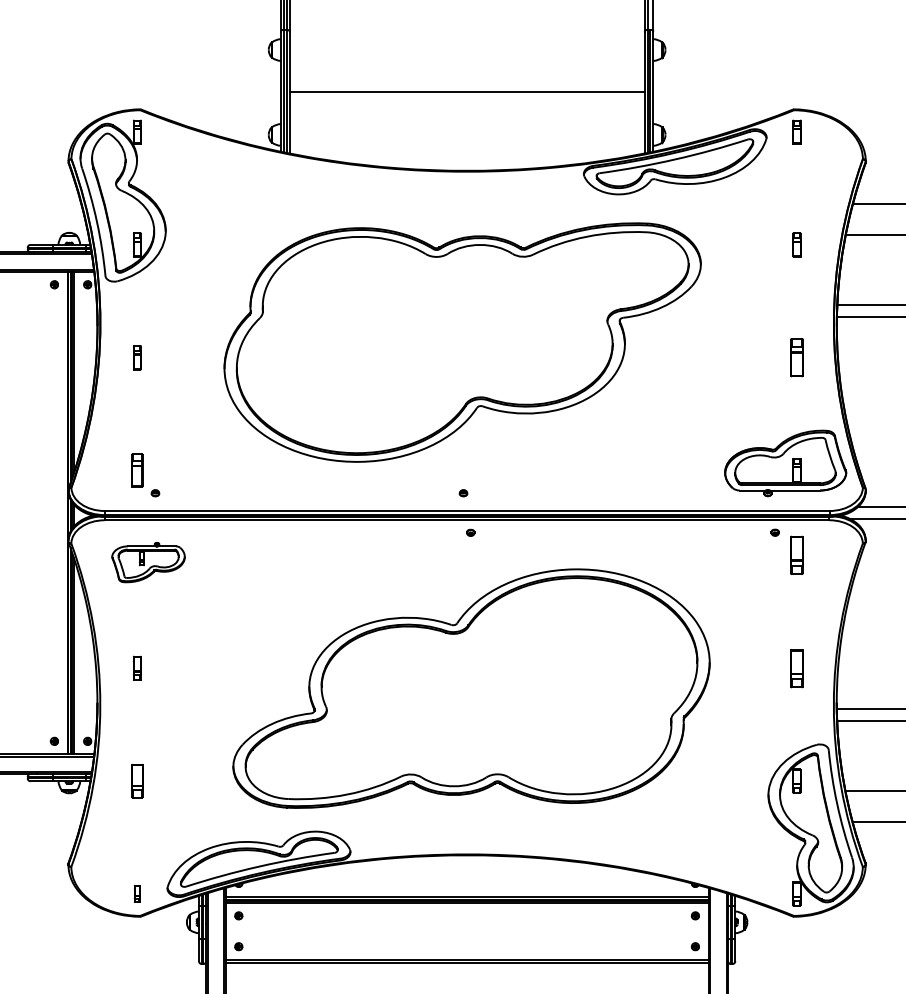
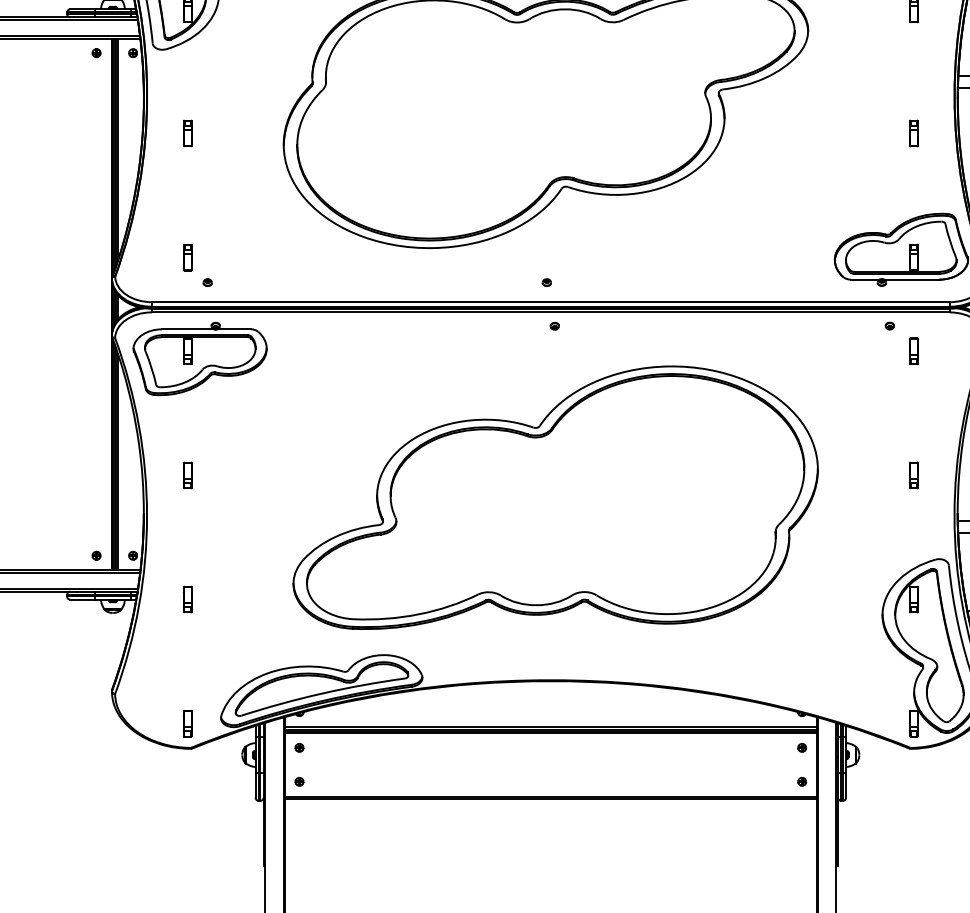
part: (796, 357) -> (913, 133), size x0.62
part: (137, 470) -> (187, 257), size x0.71
part: (796, 555) -> (913, 351), size x0.62
part: (148, 562) -> (200, 358), size x1.67
part: (796, 667) -> (913, 474), size x0.62
part: (136, 780) -> (186, 598), size x0.71
part: (136, 893) -> (186, 723), size x1.43

